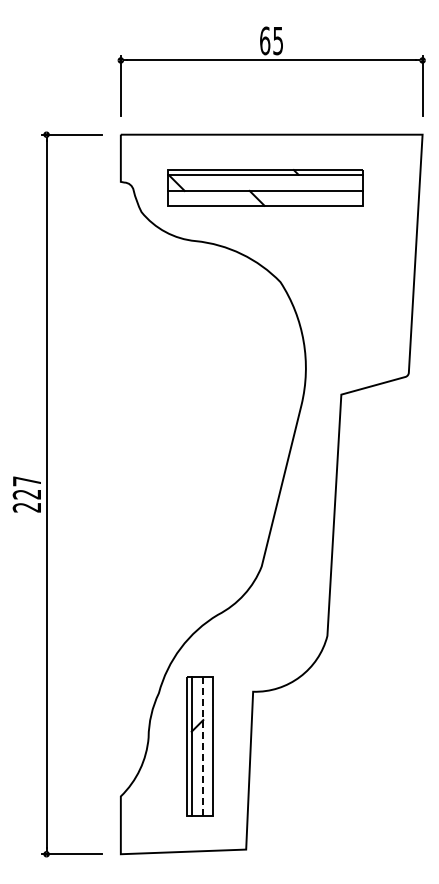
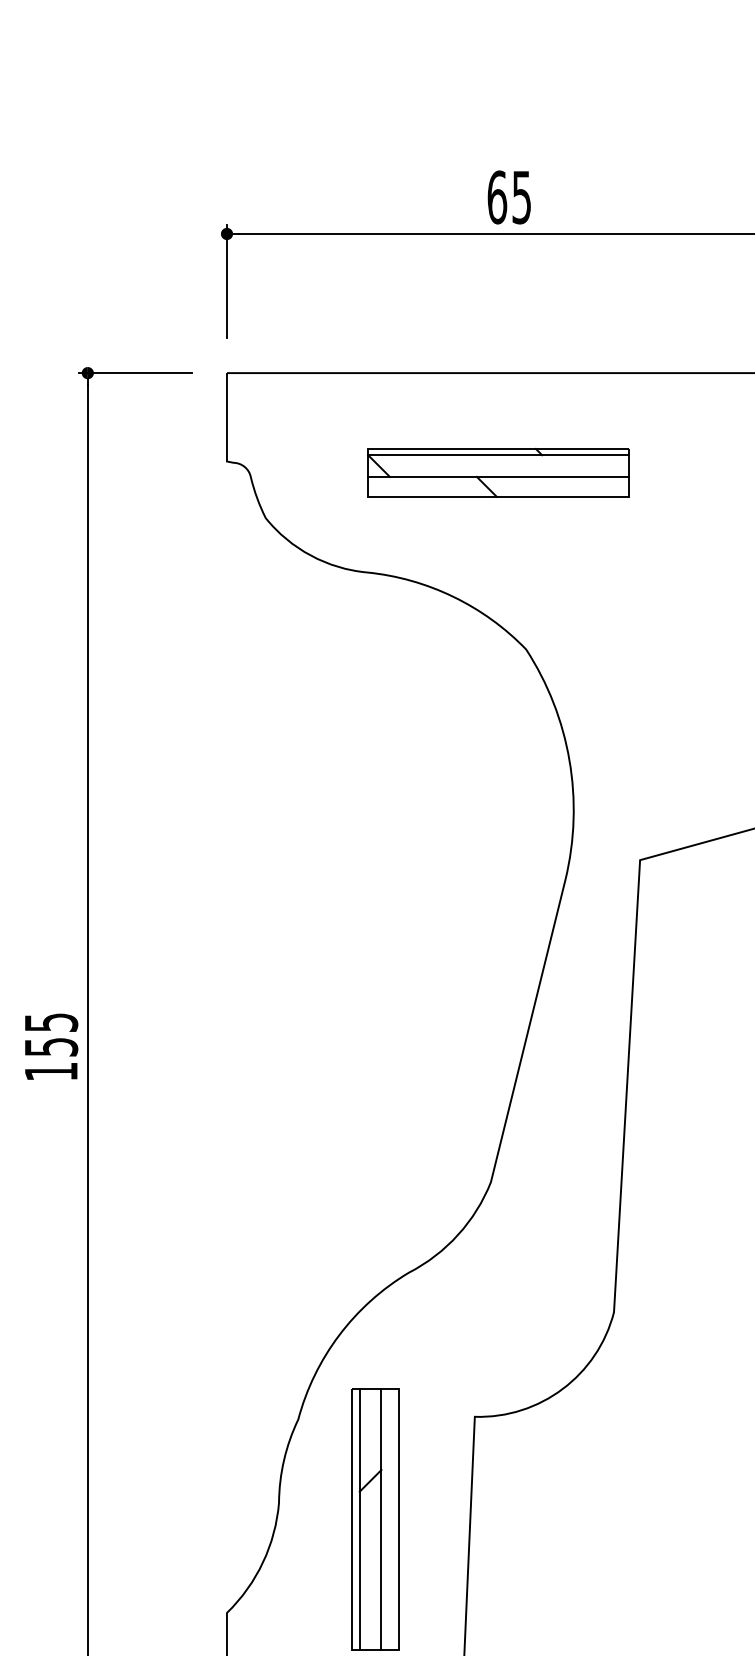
part: (265, 187) -> (497, 472), size x0.71
text: (26, 494) -> (50, 1047), 227 -> 155
line: (203, 746) -> (381, 1519), dashed -> solid

